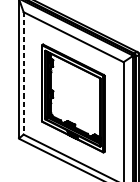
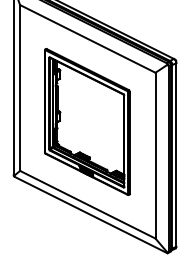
line: (23, 73) -> (20, 87), dashed -> solid

